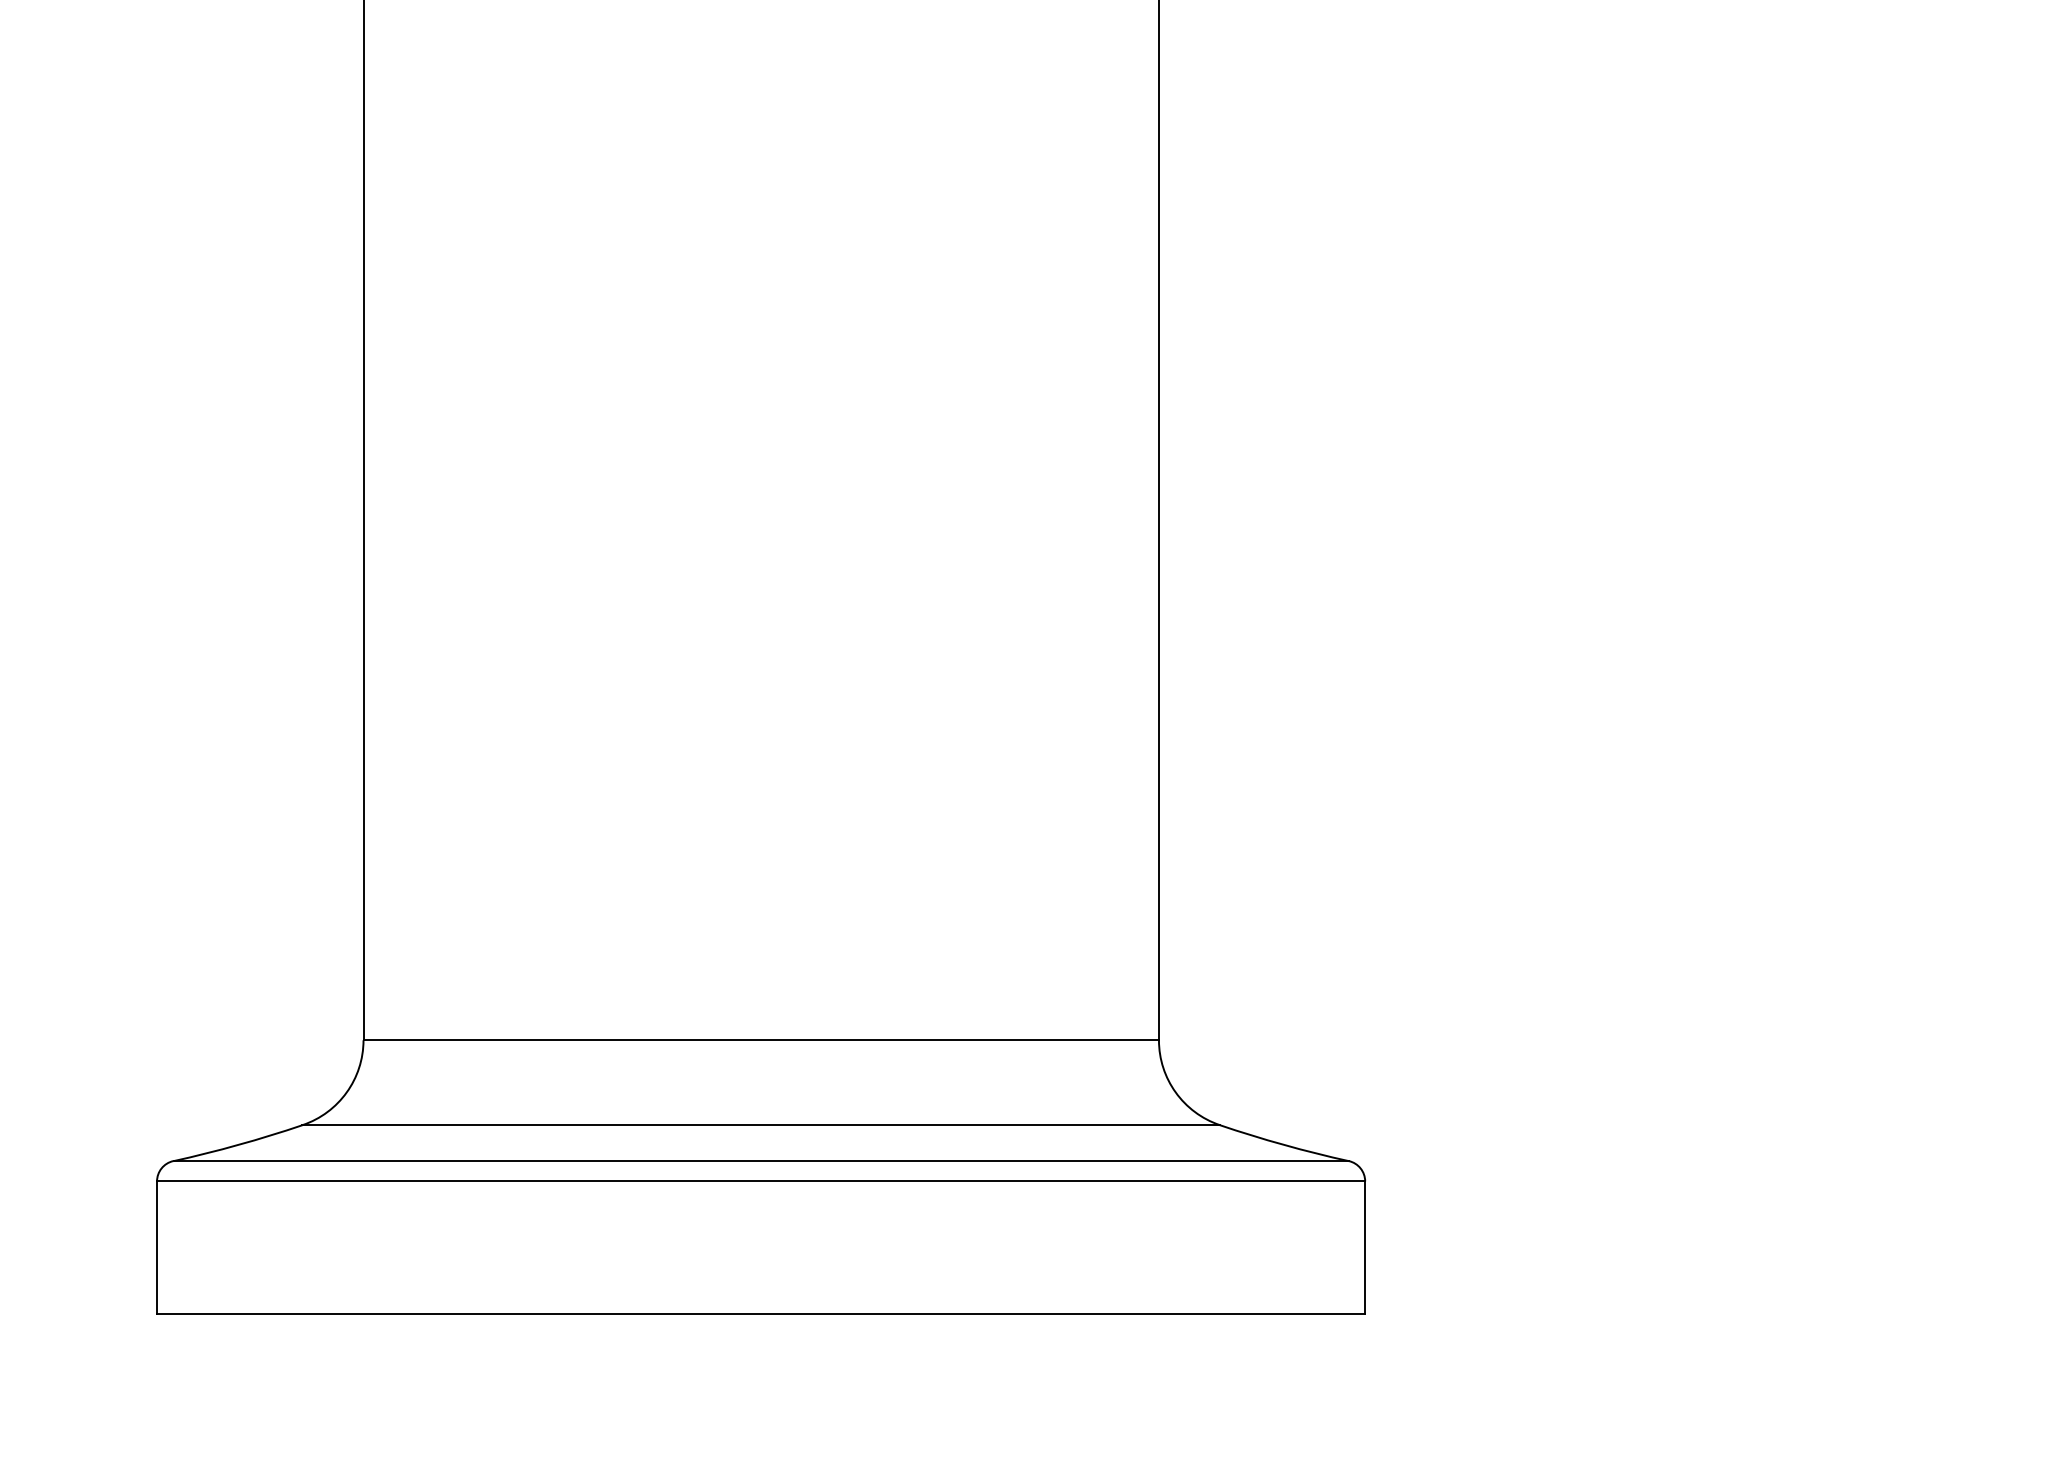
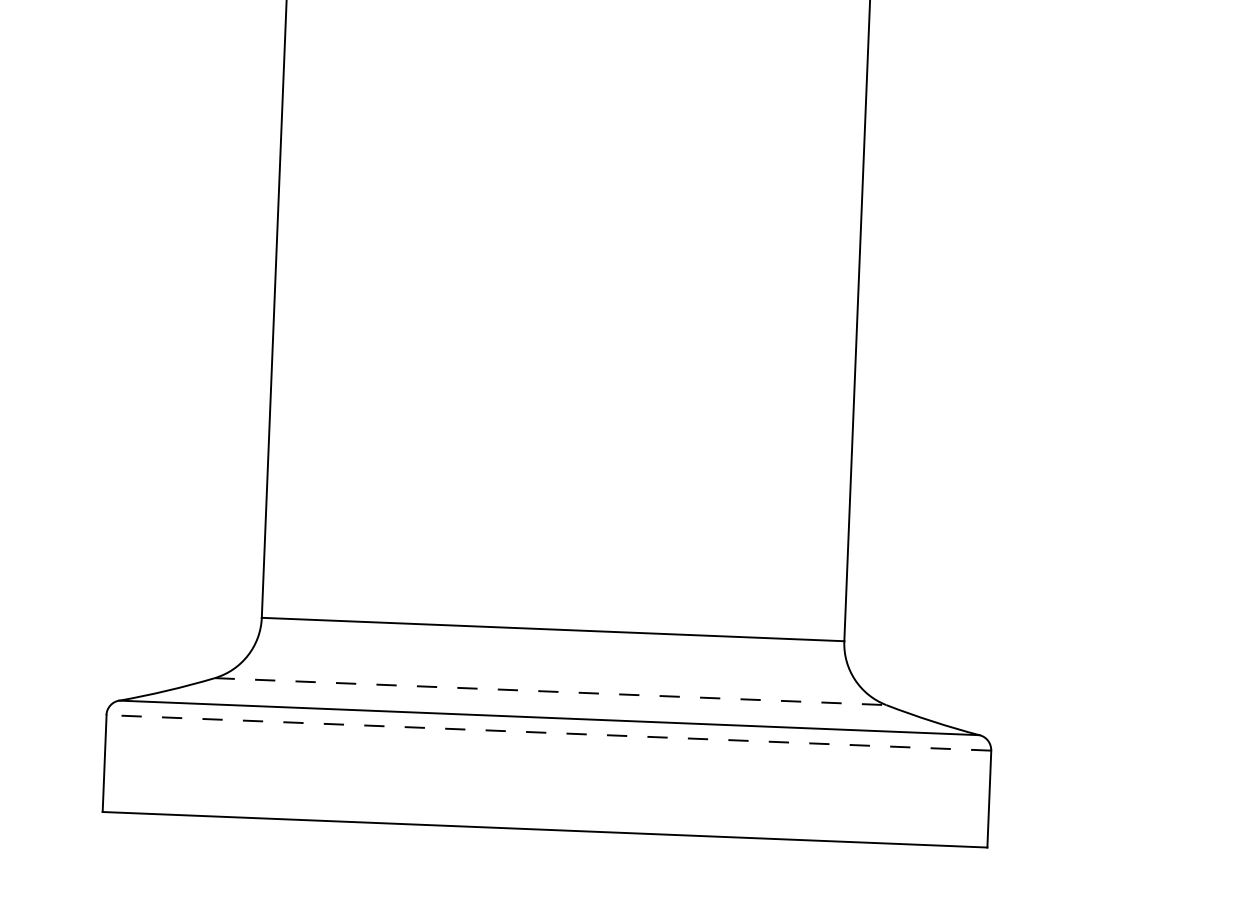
line: (761, 1125) -> (550, 691), solid -> dashed
line: (760, 1181) -> (548, 732), solid -> dashed

